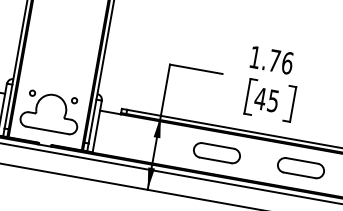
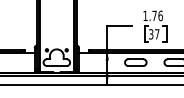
text: (265, 99) -> (153, 34), 45 -> 37

